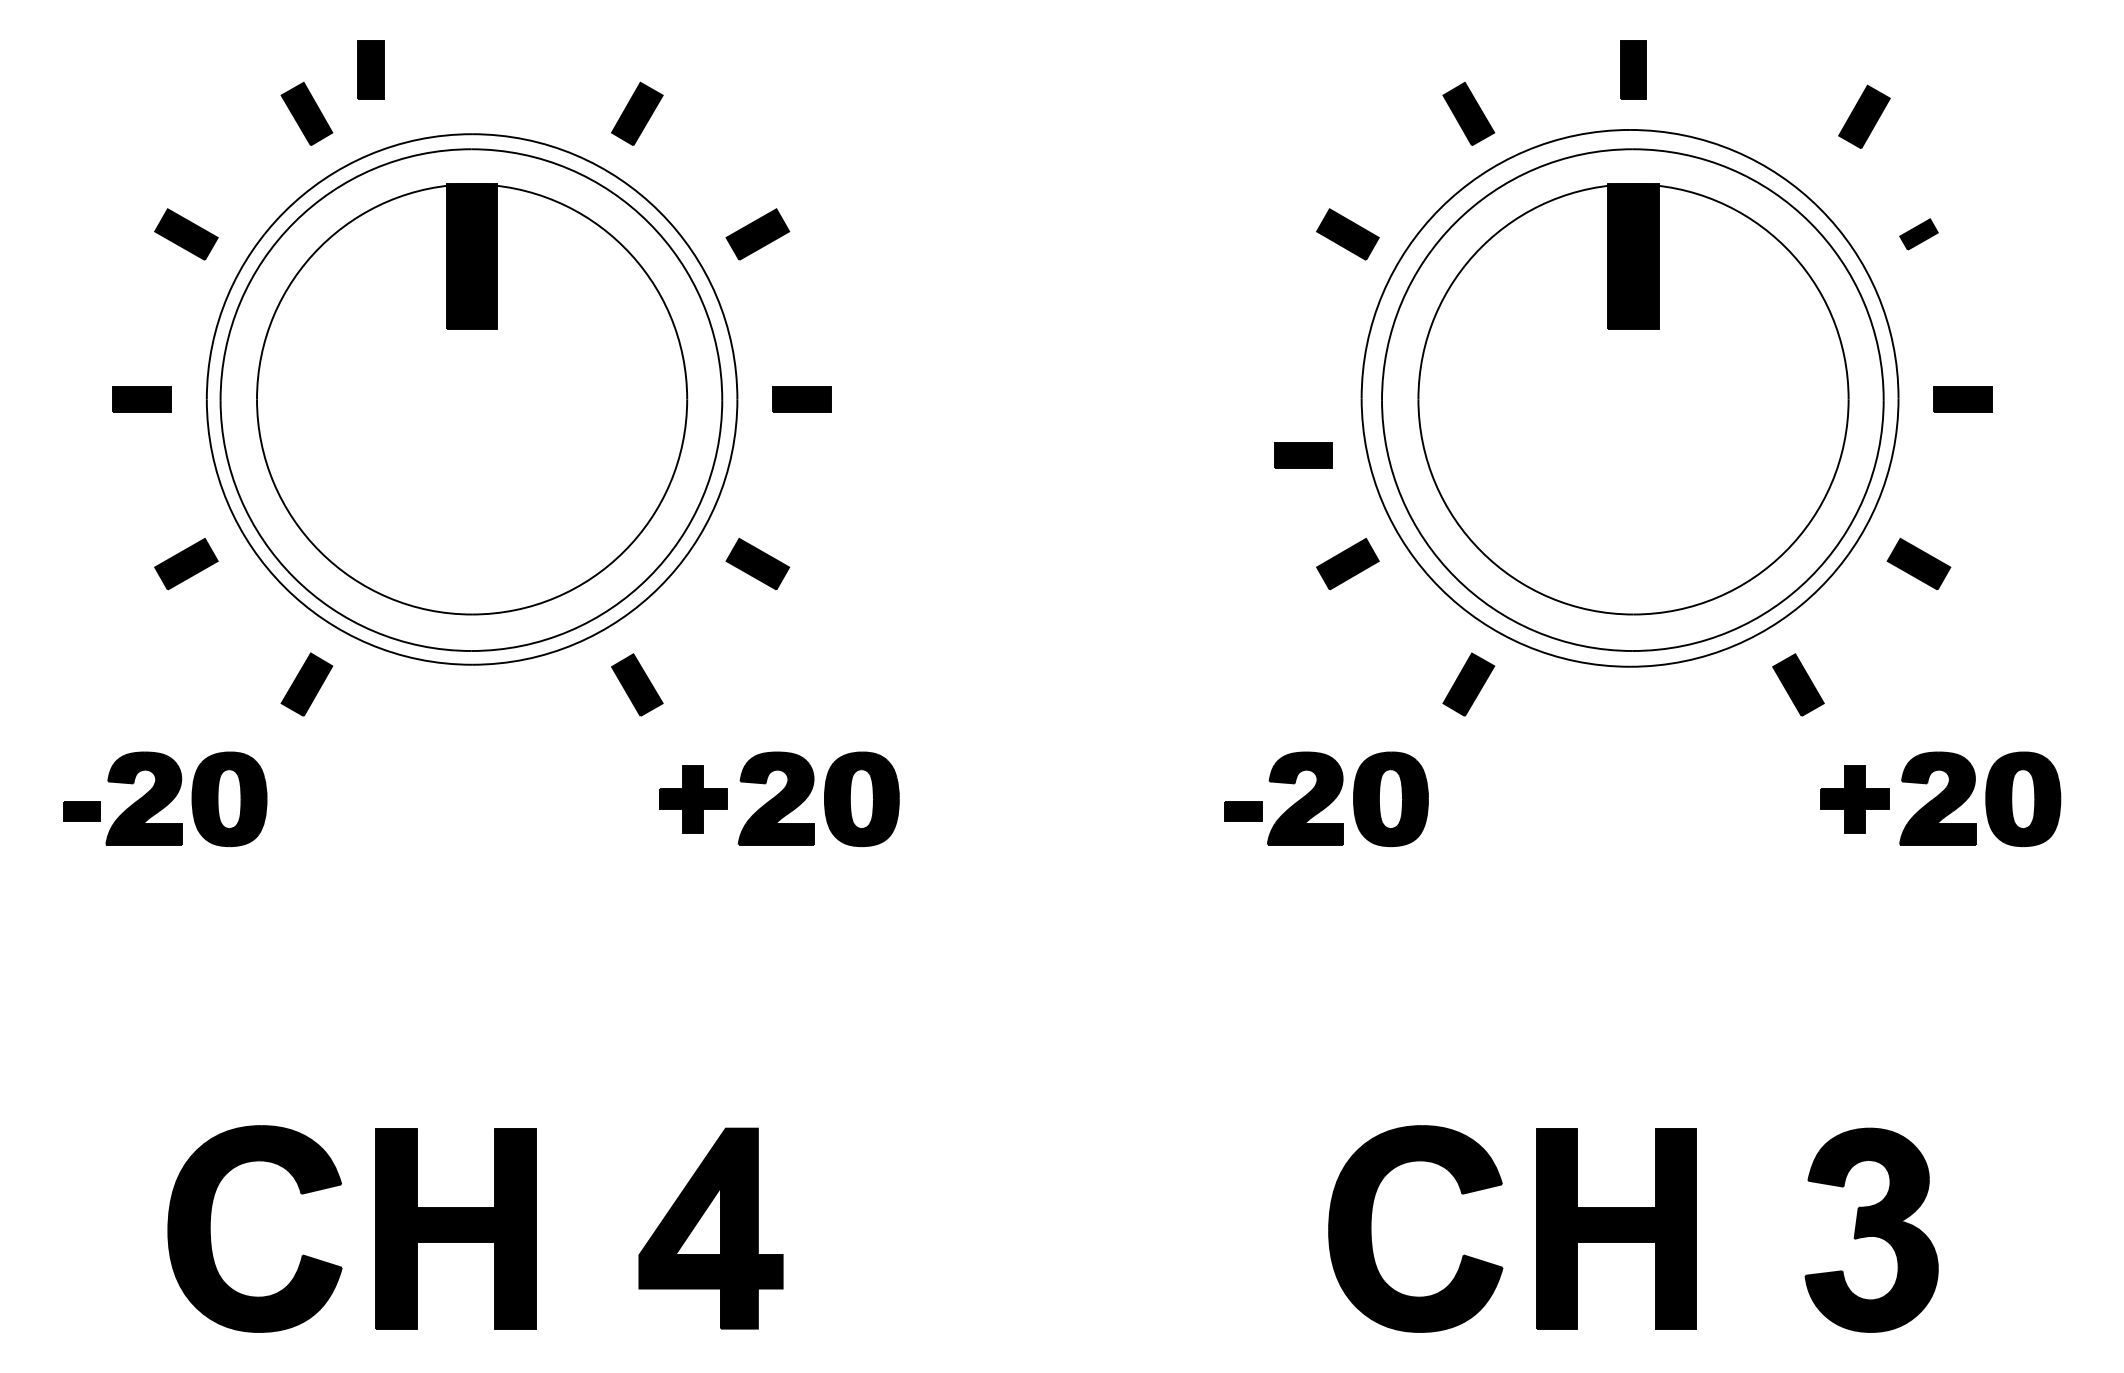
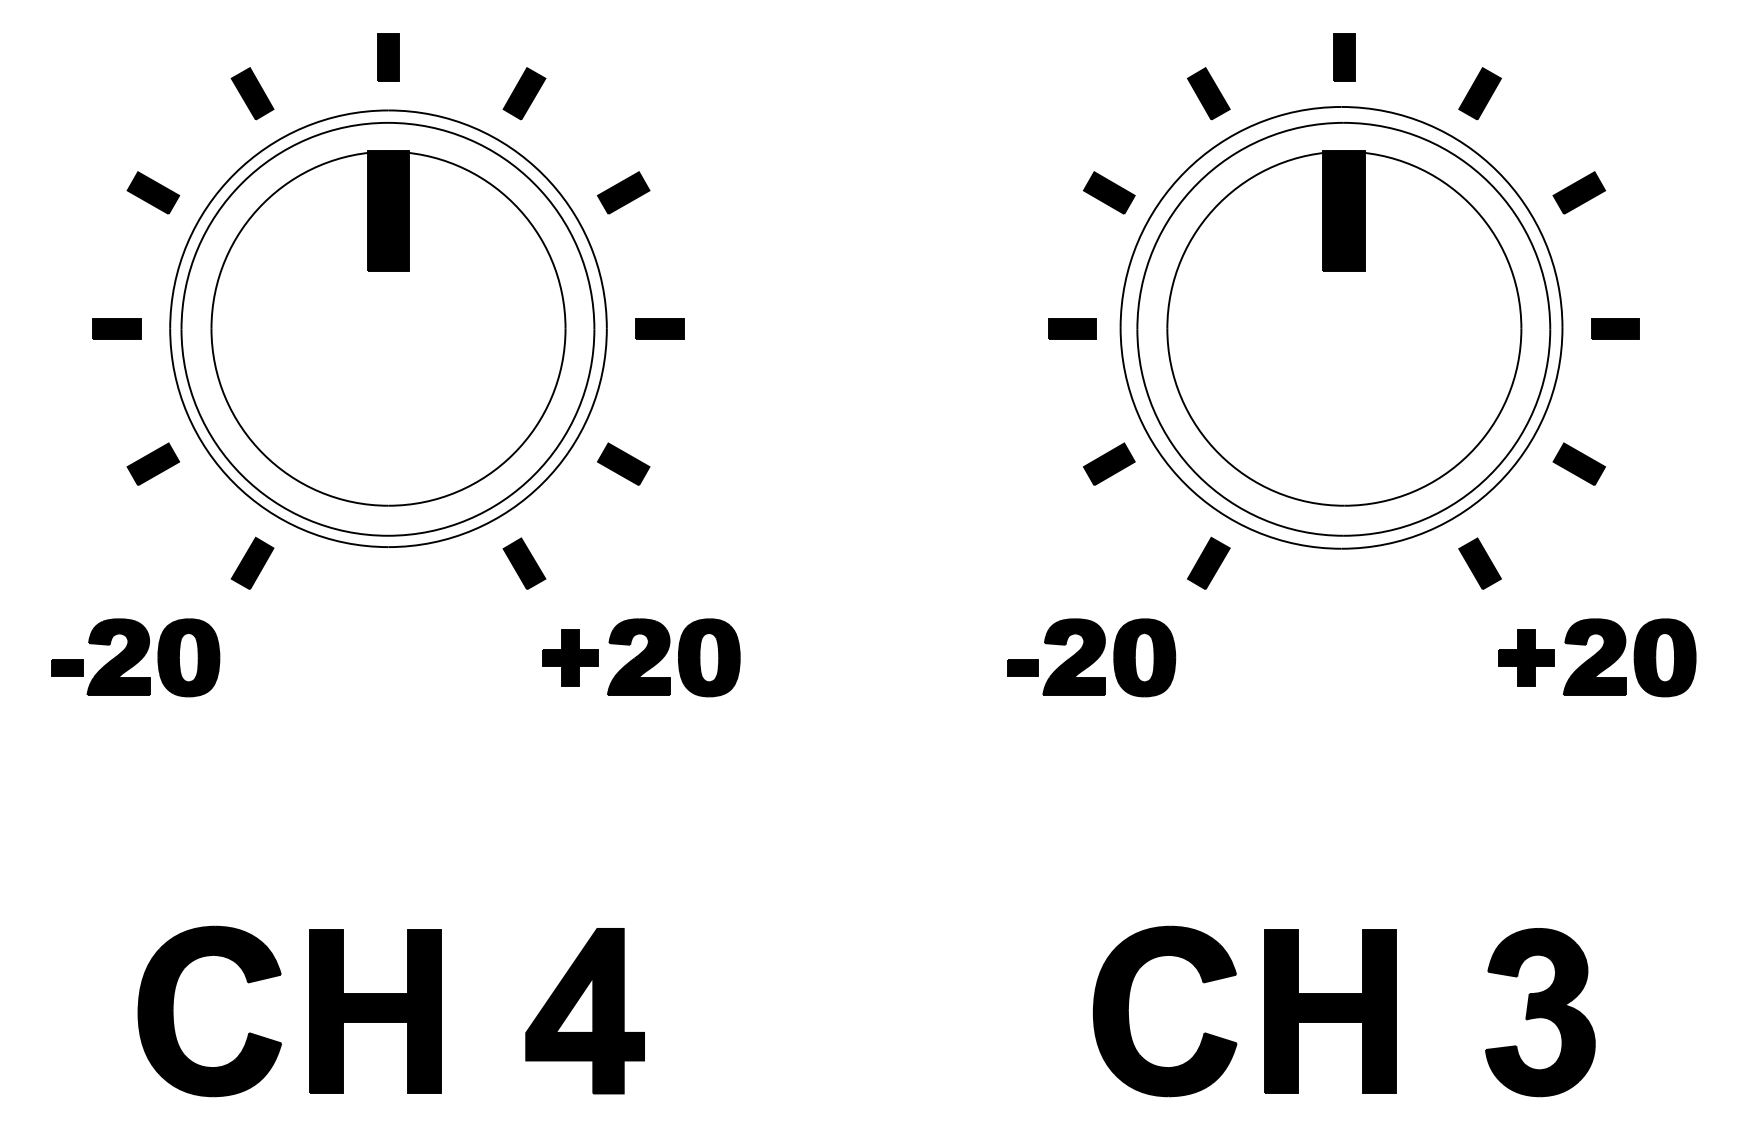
part: (370, 69) -> (388, 57), moved
part: (1864, 116) -> (1480, 93), moved
part: (1918, 234) -> (1578, 193), size x1.67
part: (1303, 455) -> (1072, 328), moved

